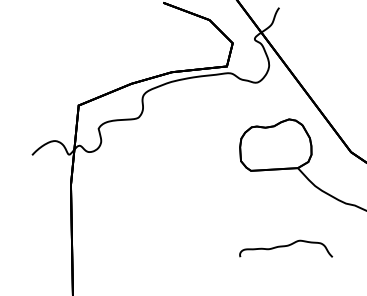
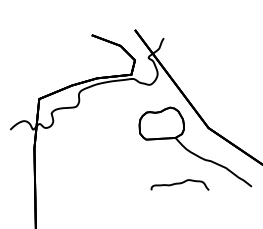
part: (285, 247) -> (179, 184), moved

